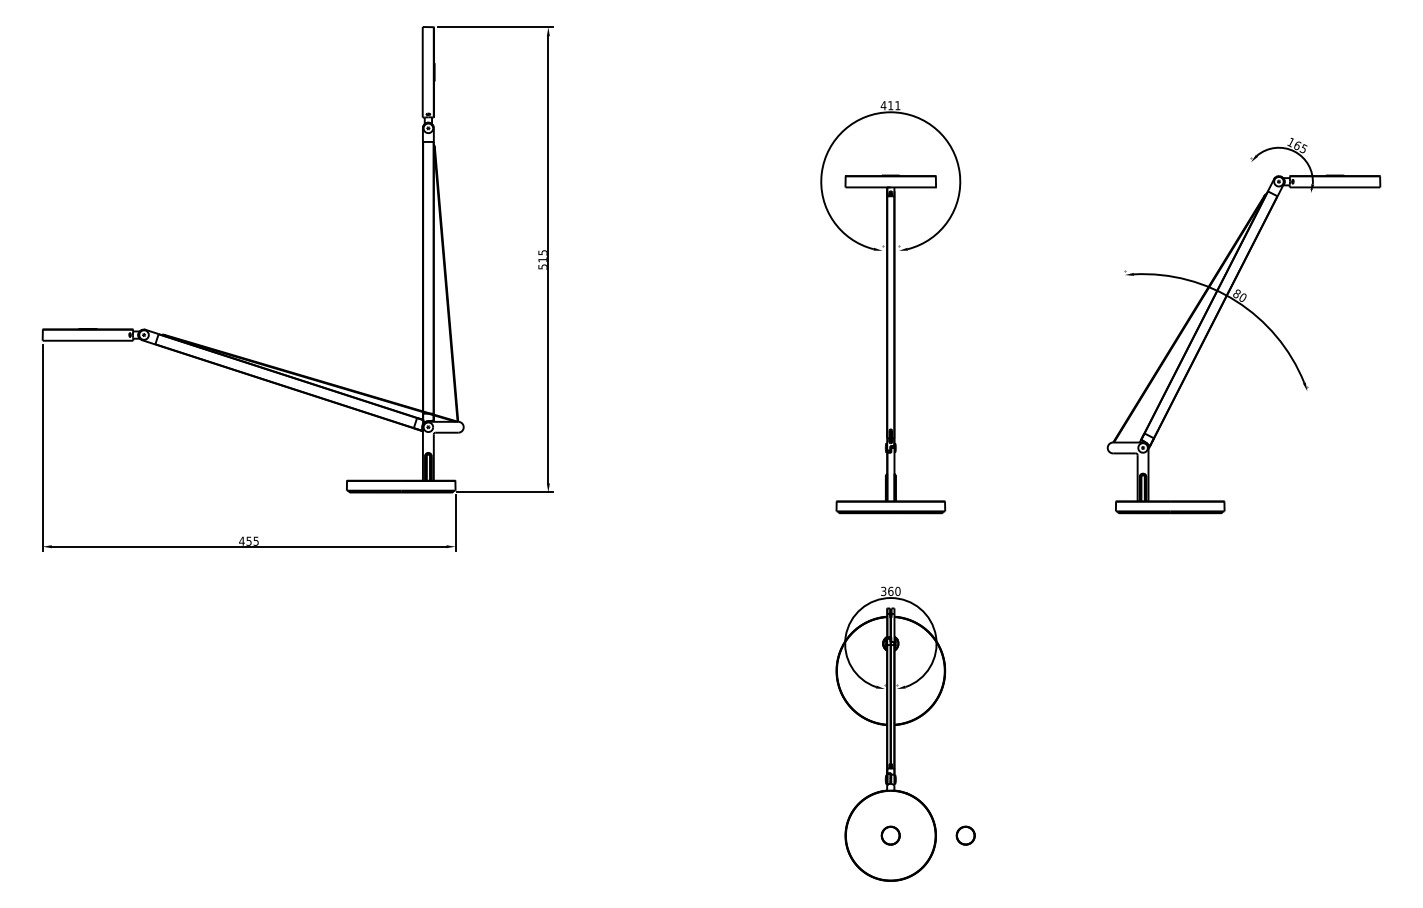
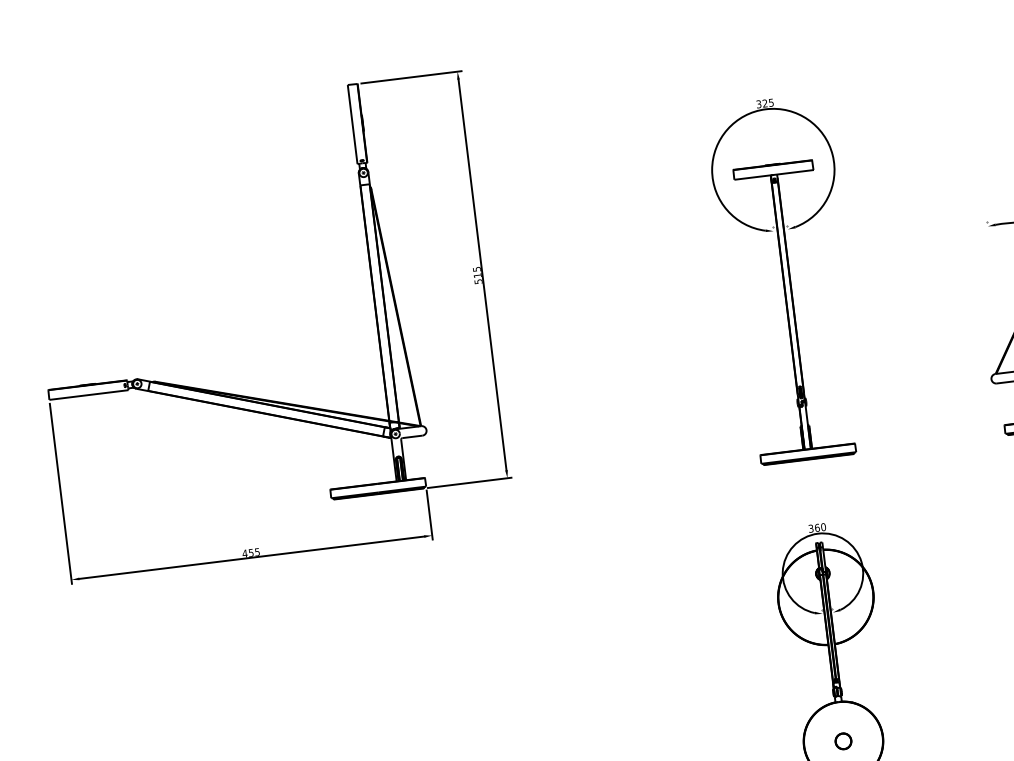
text: (890, 105) -> (764, 103), 411 -> 325
part: (965, 835) -> (908, 733), removed

